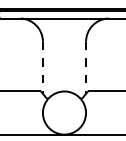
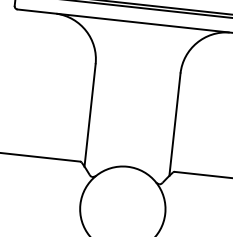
line: (42, 68) -> (89, 116), dashed -> solid
line: (86, 68) -> (175, 126), dashed -> solid

